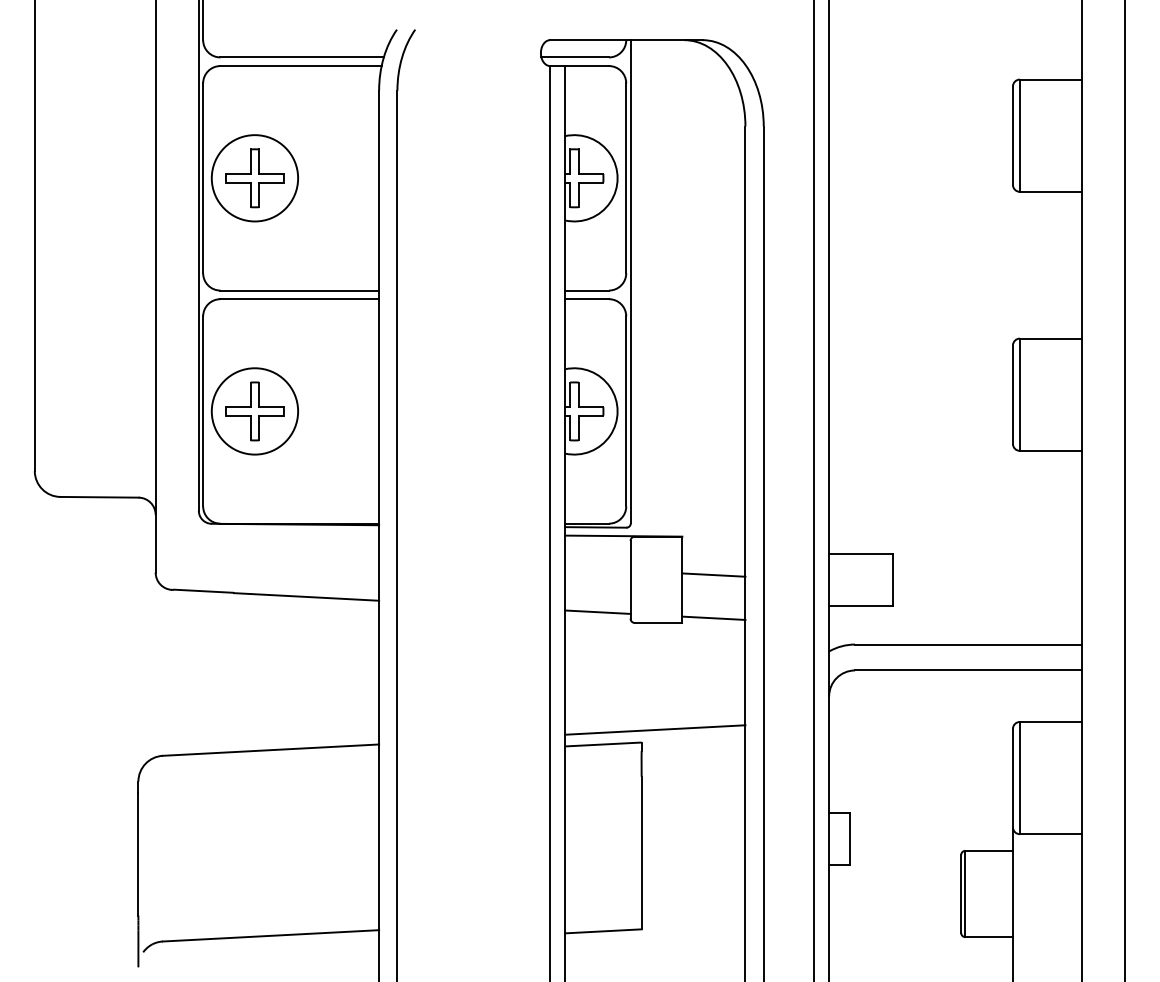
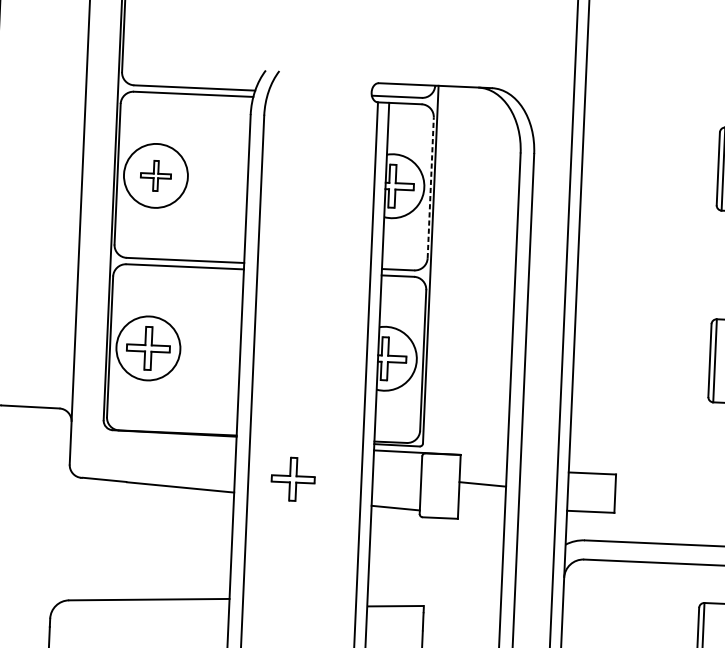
part: (254, 178) -> (155, 176), size x0.7
line: (626, 178) -> (430, 188), solid -> dashed
part: (457, 579) -> (292, 479), added
line: (713, 617) -> (481, 515), removed
line: (655, 729) -> (434, 596), removed

